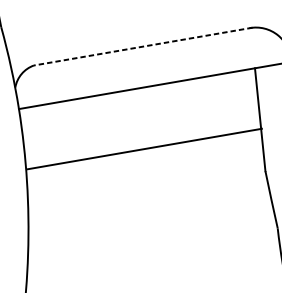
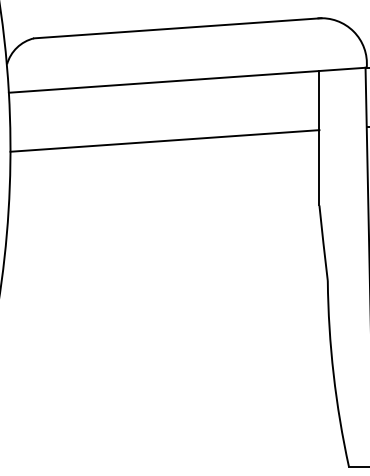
line: (143, 46) -> (177, 28), dashed -> solid
line: (144, 148) -> (164, 140), moved

